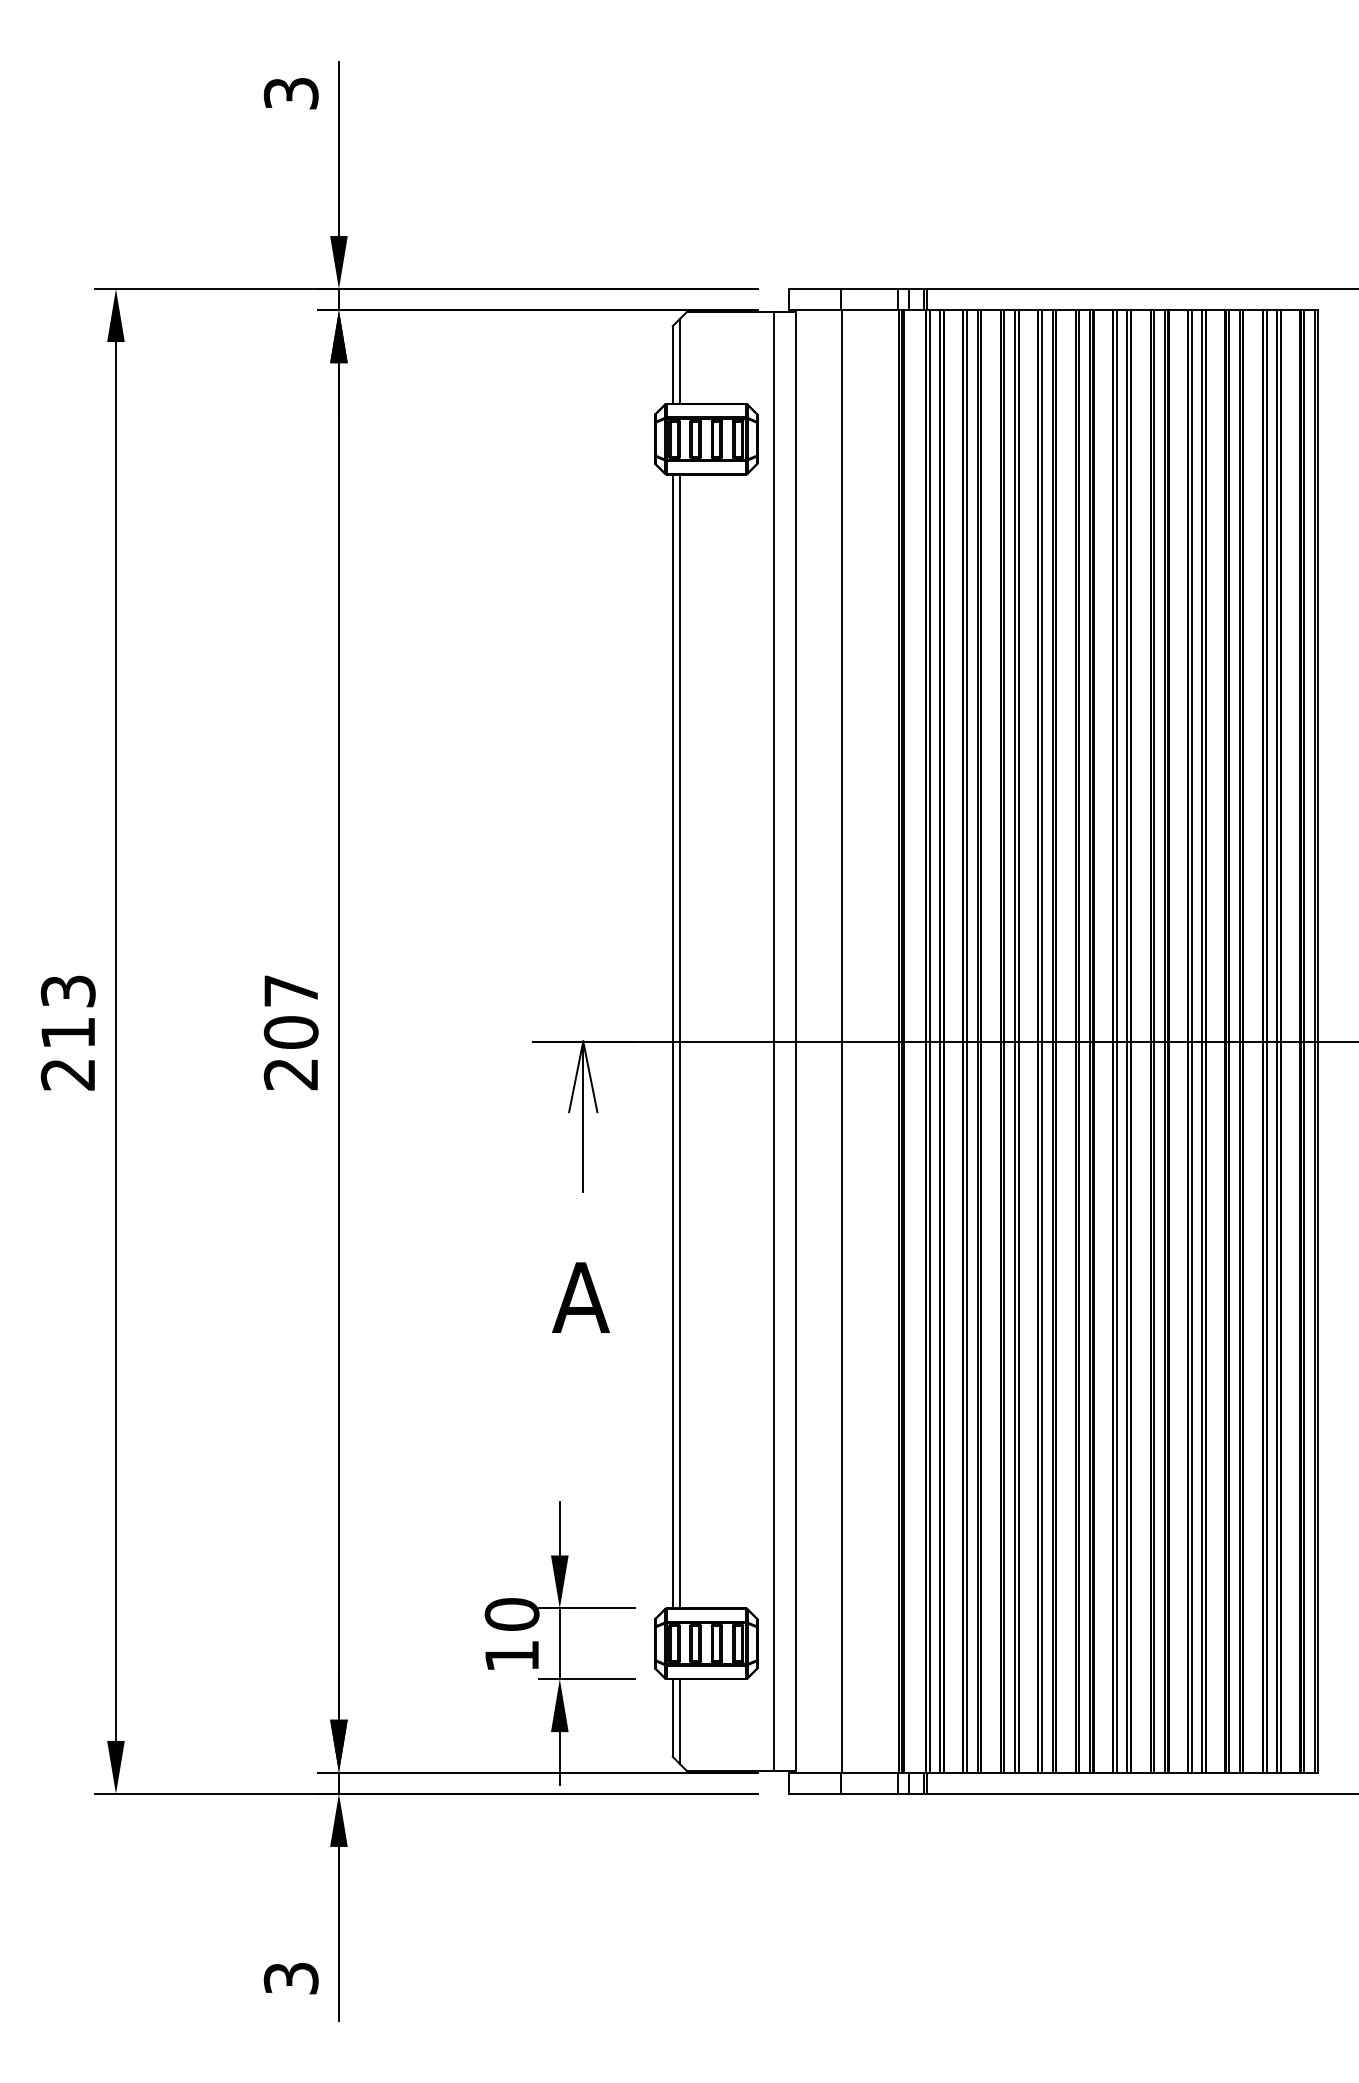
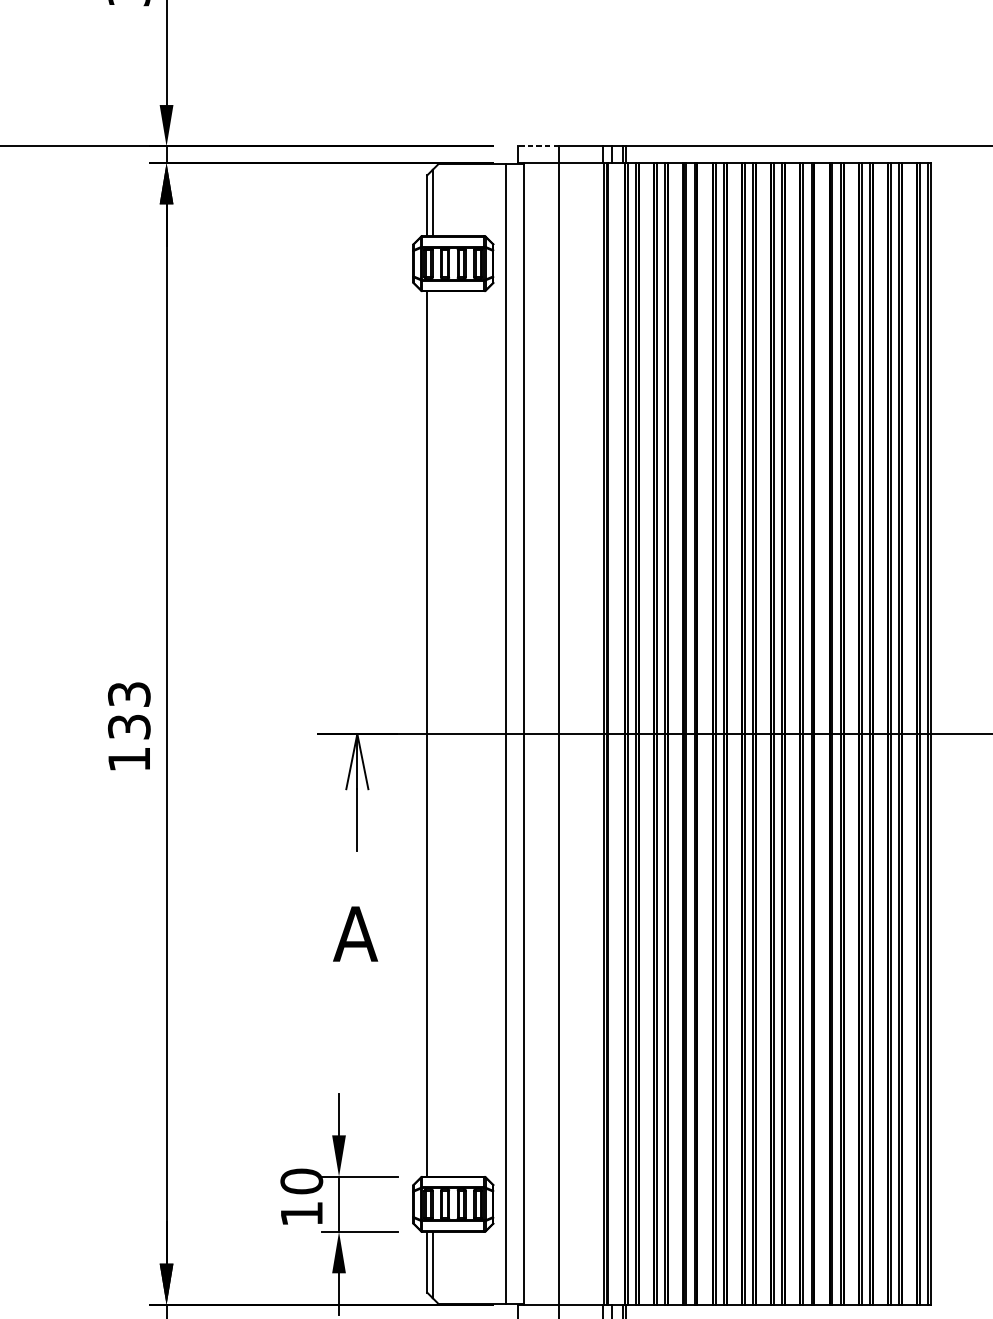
line: (814, 289) -> (537, 146), solid -> dashed
text: (290, 1032) -> (128, 726), 207 -> 133
line: (679, 1041) -> (432, 734), removed

